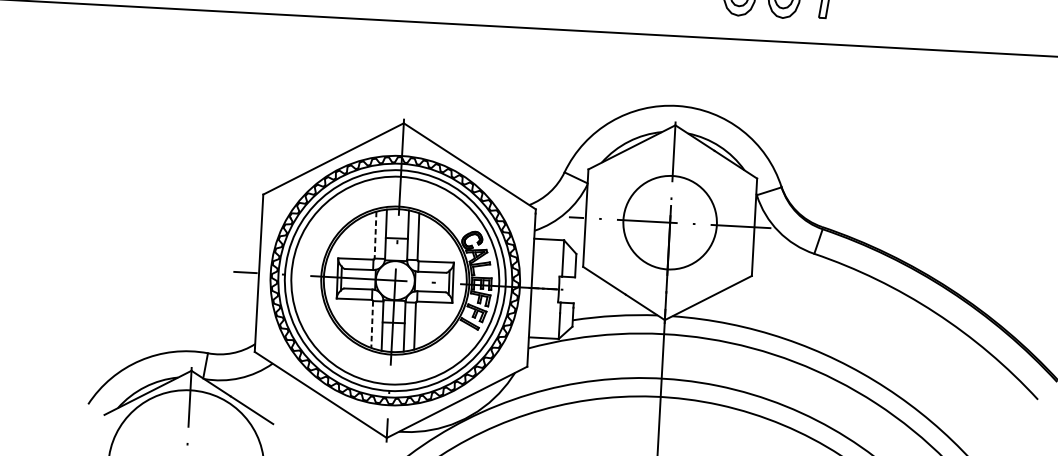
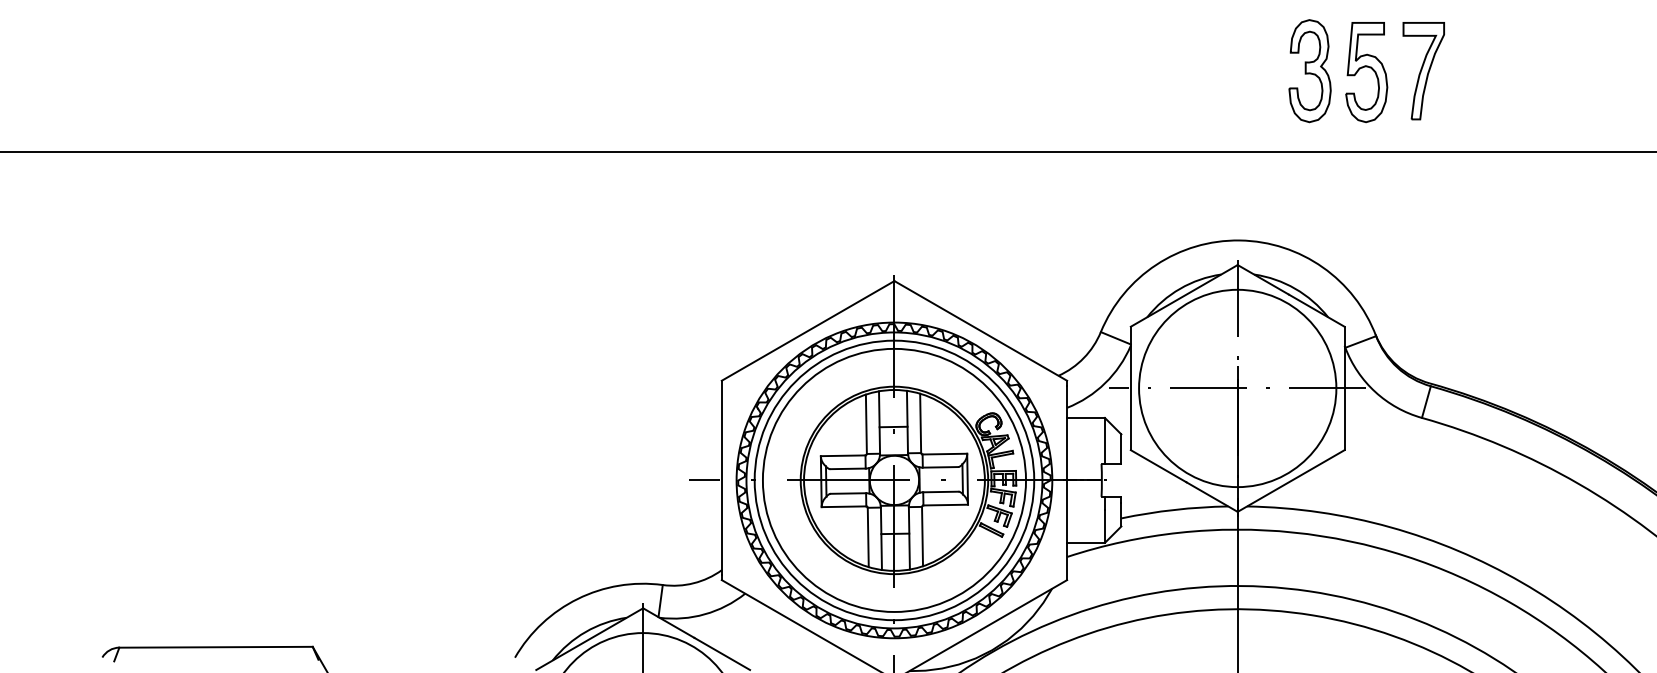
circle: (669, 222) -> (1237, 388), size x1.67
line: (375, 235) -> (866, 424), dashed -> solid
line: (372, 324) -> (868, 537), dashed -> solid

